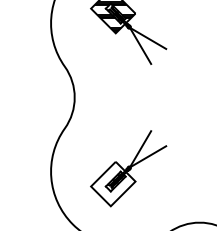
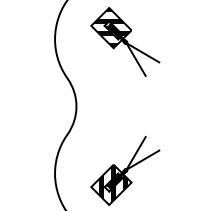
hatch: (111, 181) -> (109, 182), added

